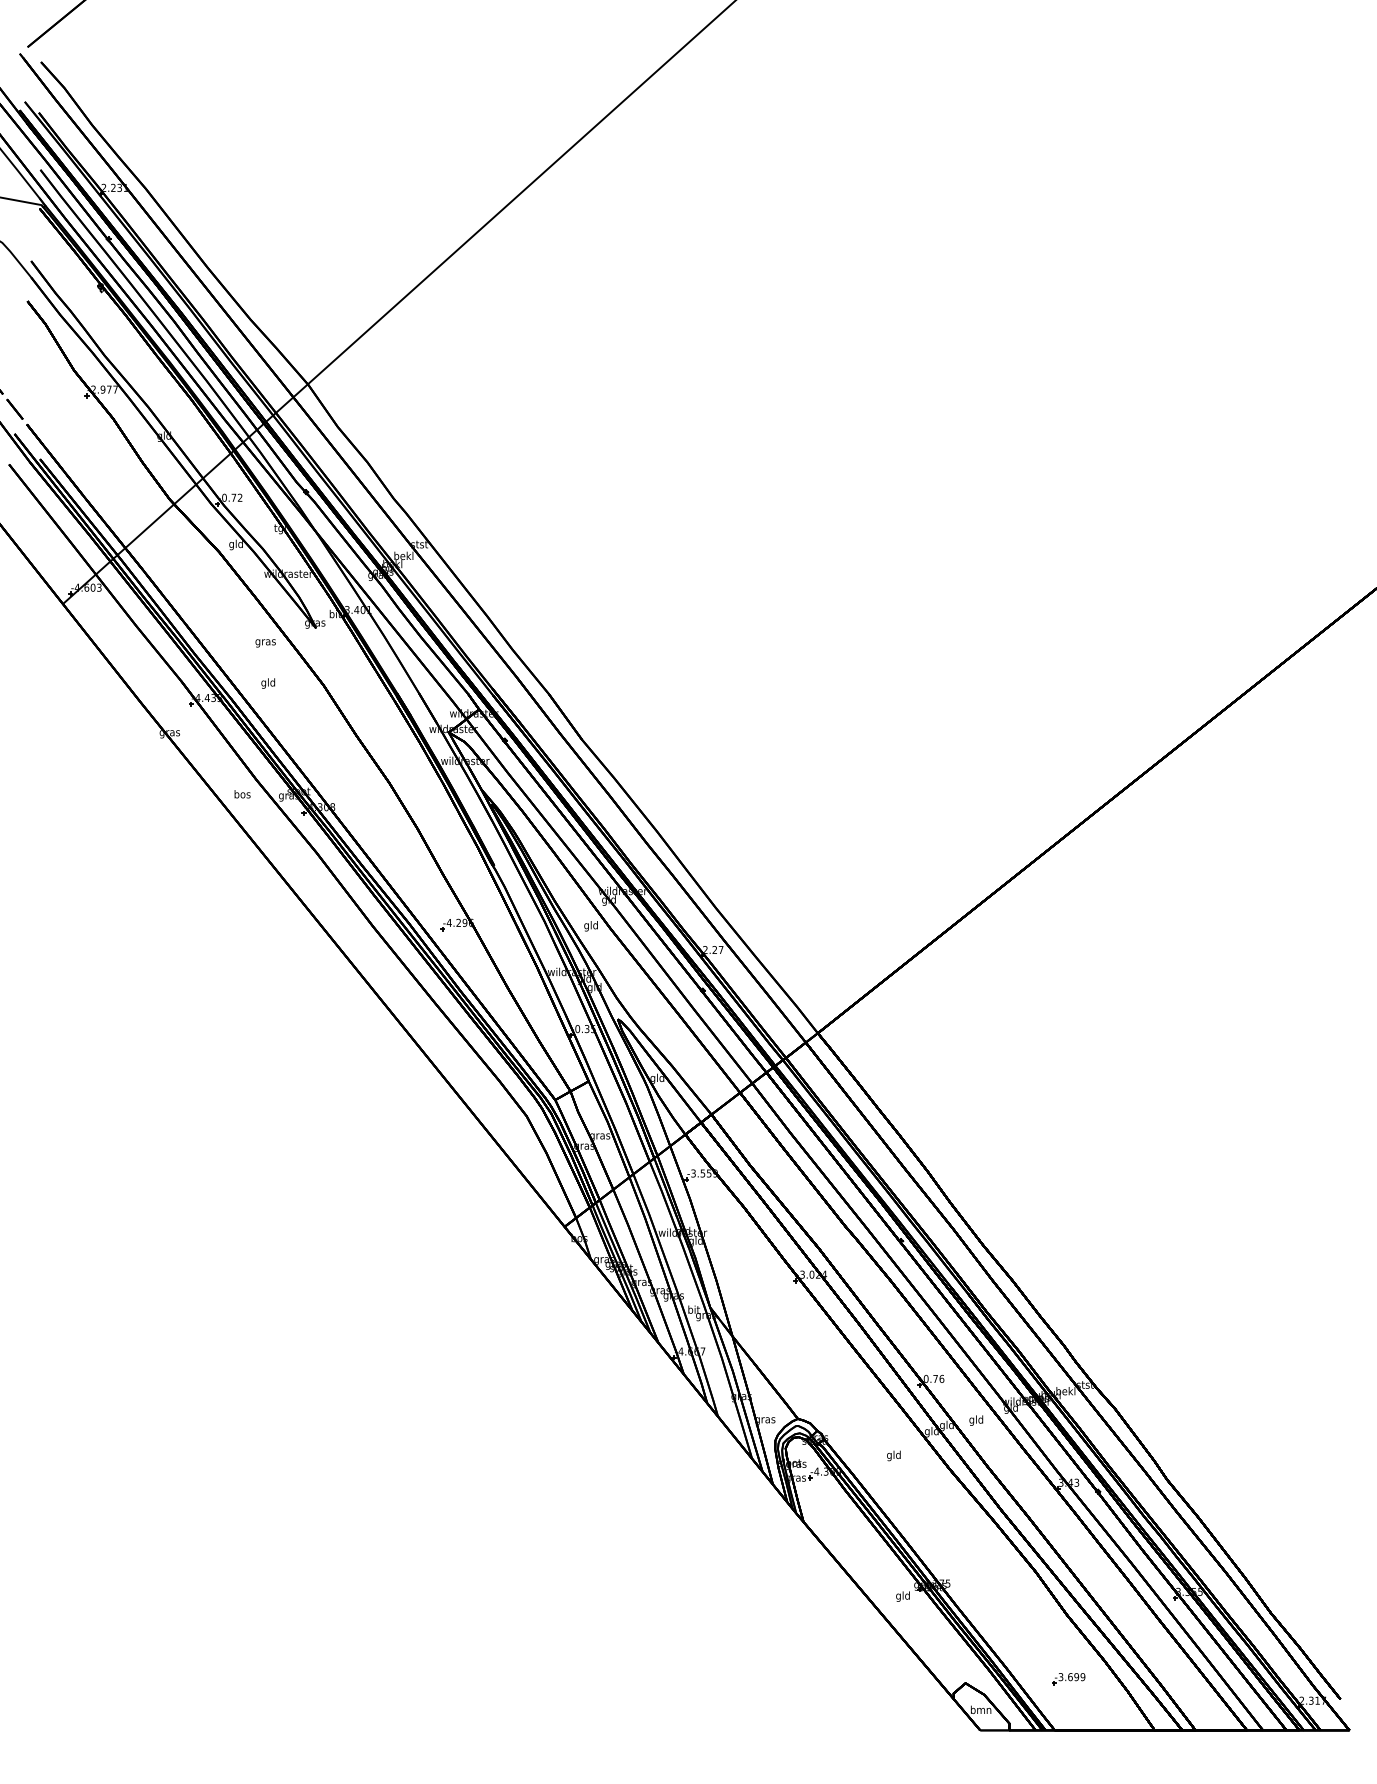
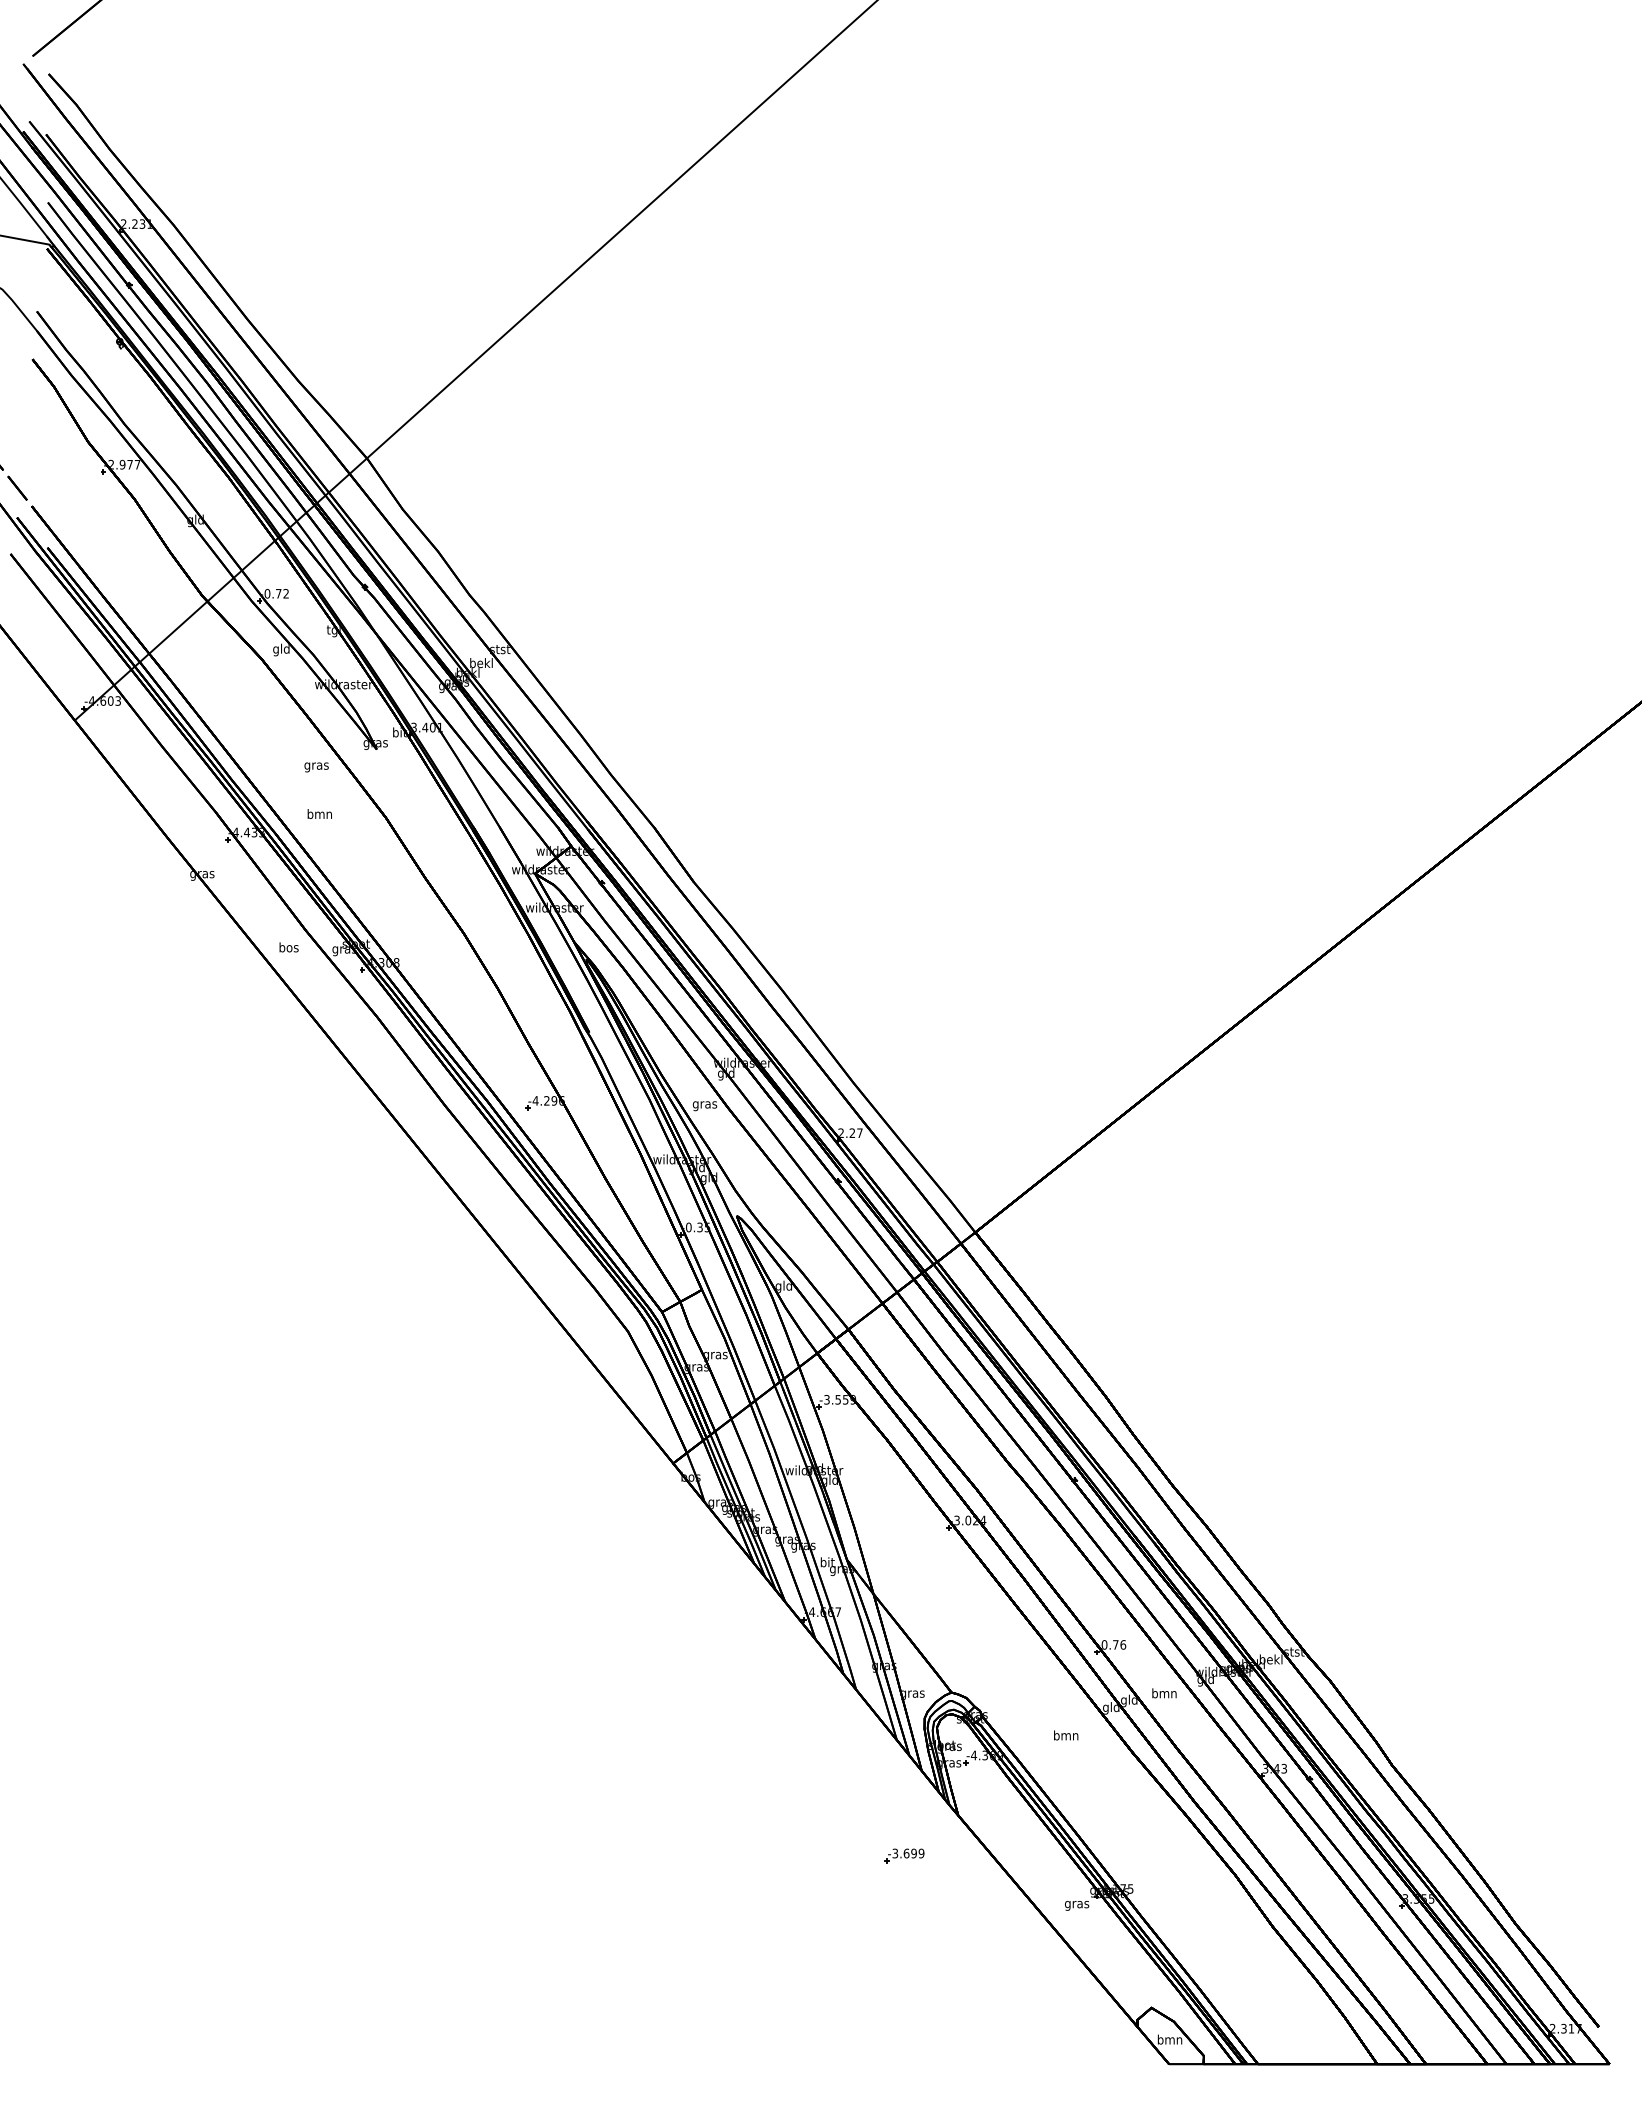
text: (268, 683) -> (319, 815), gld -> bmn
text: (590, 925) -> (704, 1104), gld -> gras
text: (976, 1420) -> (1164, 1694), gld -> bmn
text: (894, 1455) -> (1066, 1736), gld -> bmn
text: (902, 1596) -> (1076, 1904), gld -> gras
part: (1068, 1678) -> (904, 1855), moved

